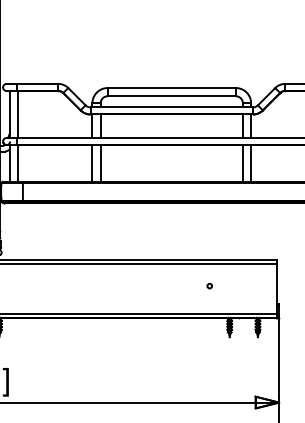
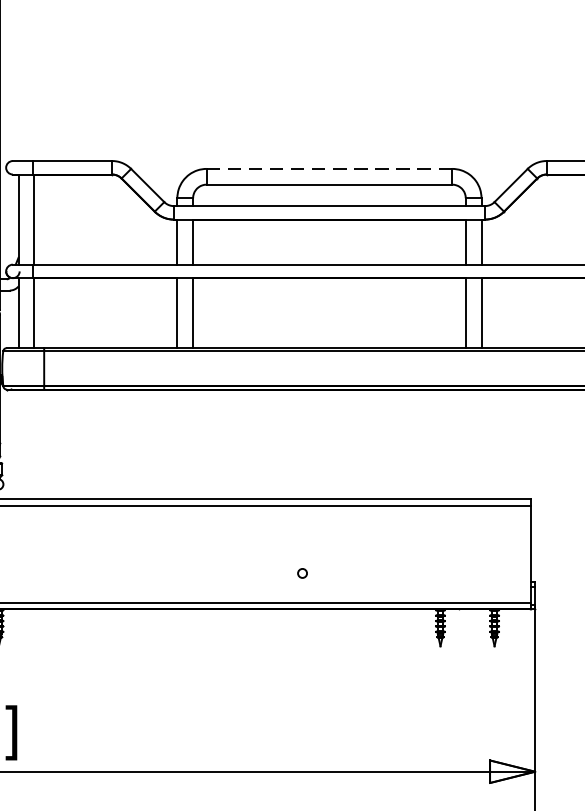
line: (172, 88) -> (330, 169), solid -> dashed
circle: (209, 285) -> (302, 572), moved

